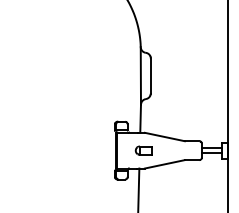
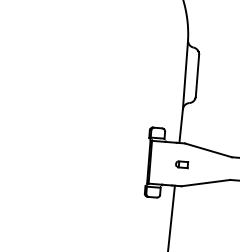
part: (143, 150) -> (181, 164), size x0.6

